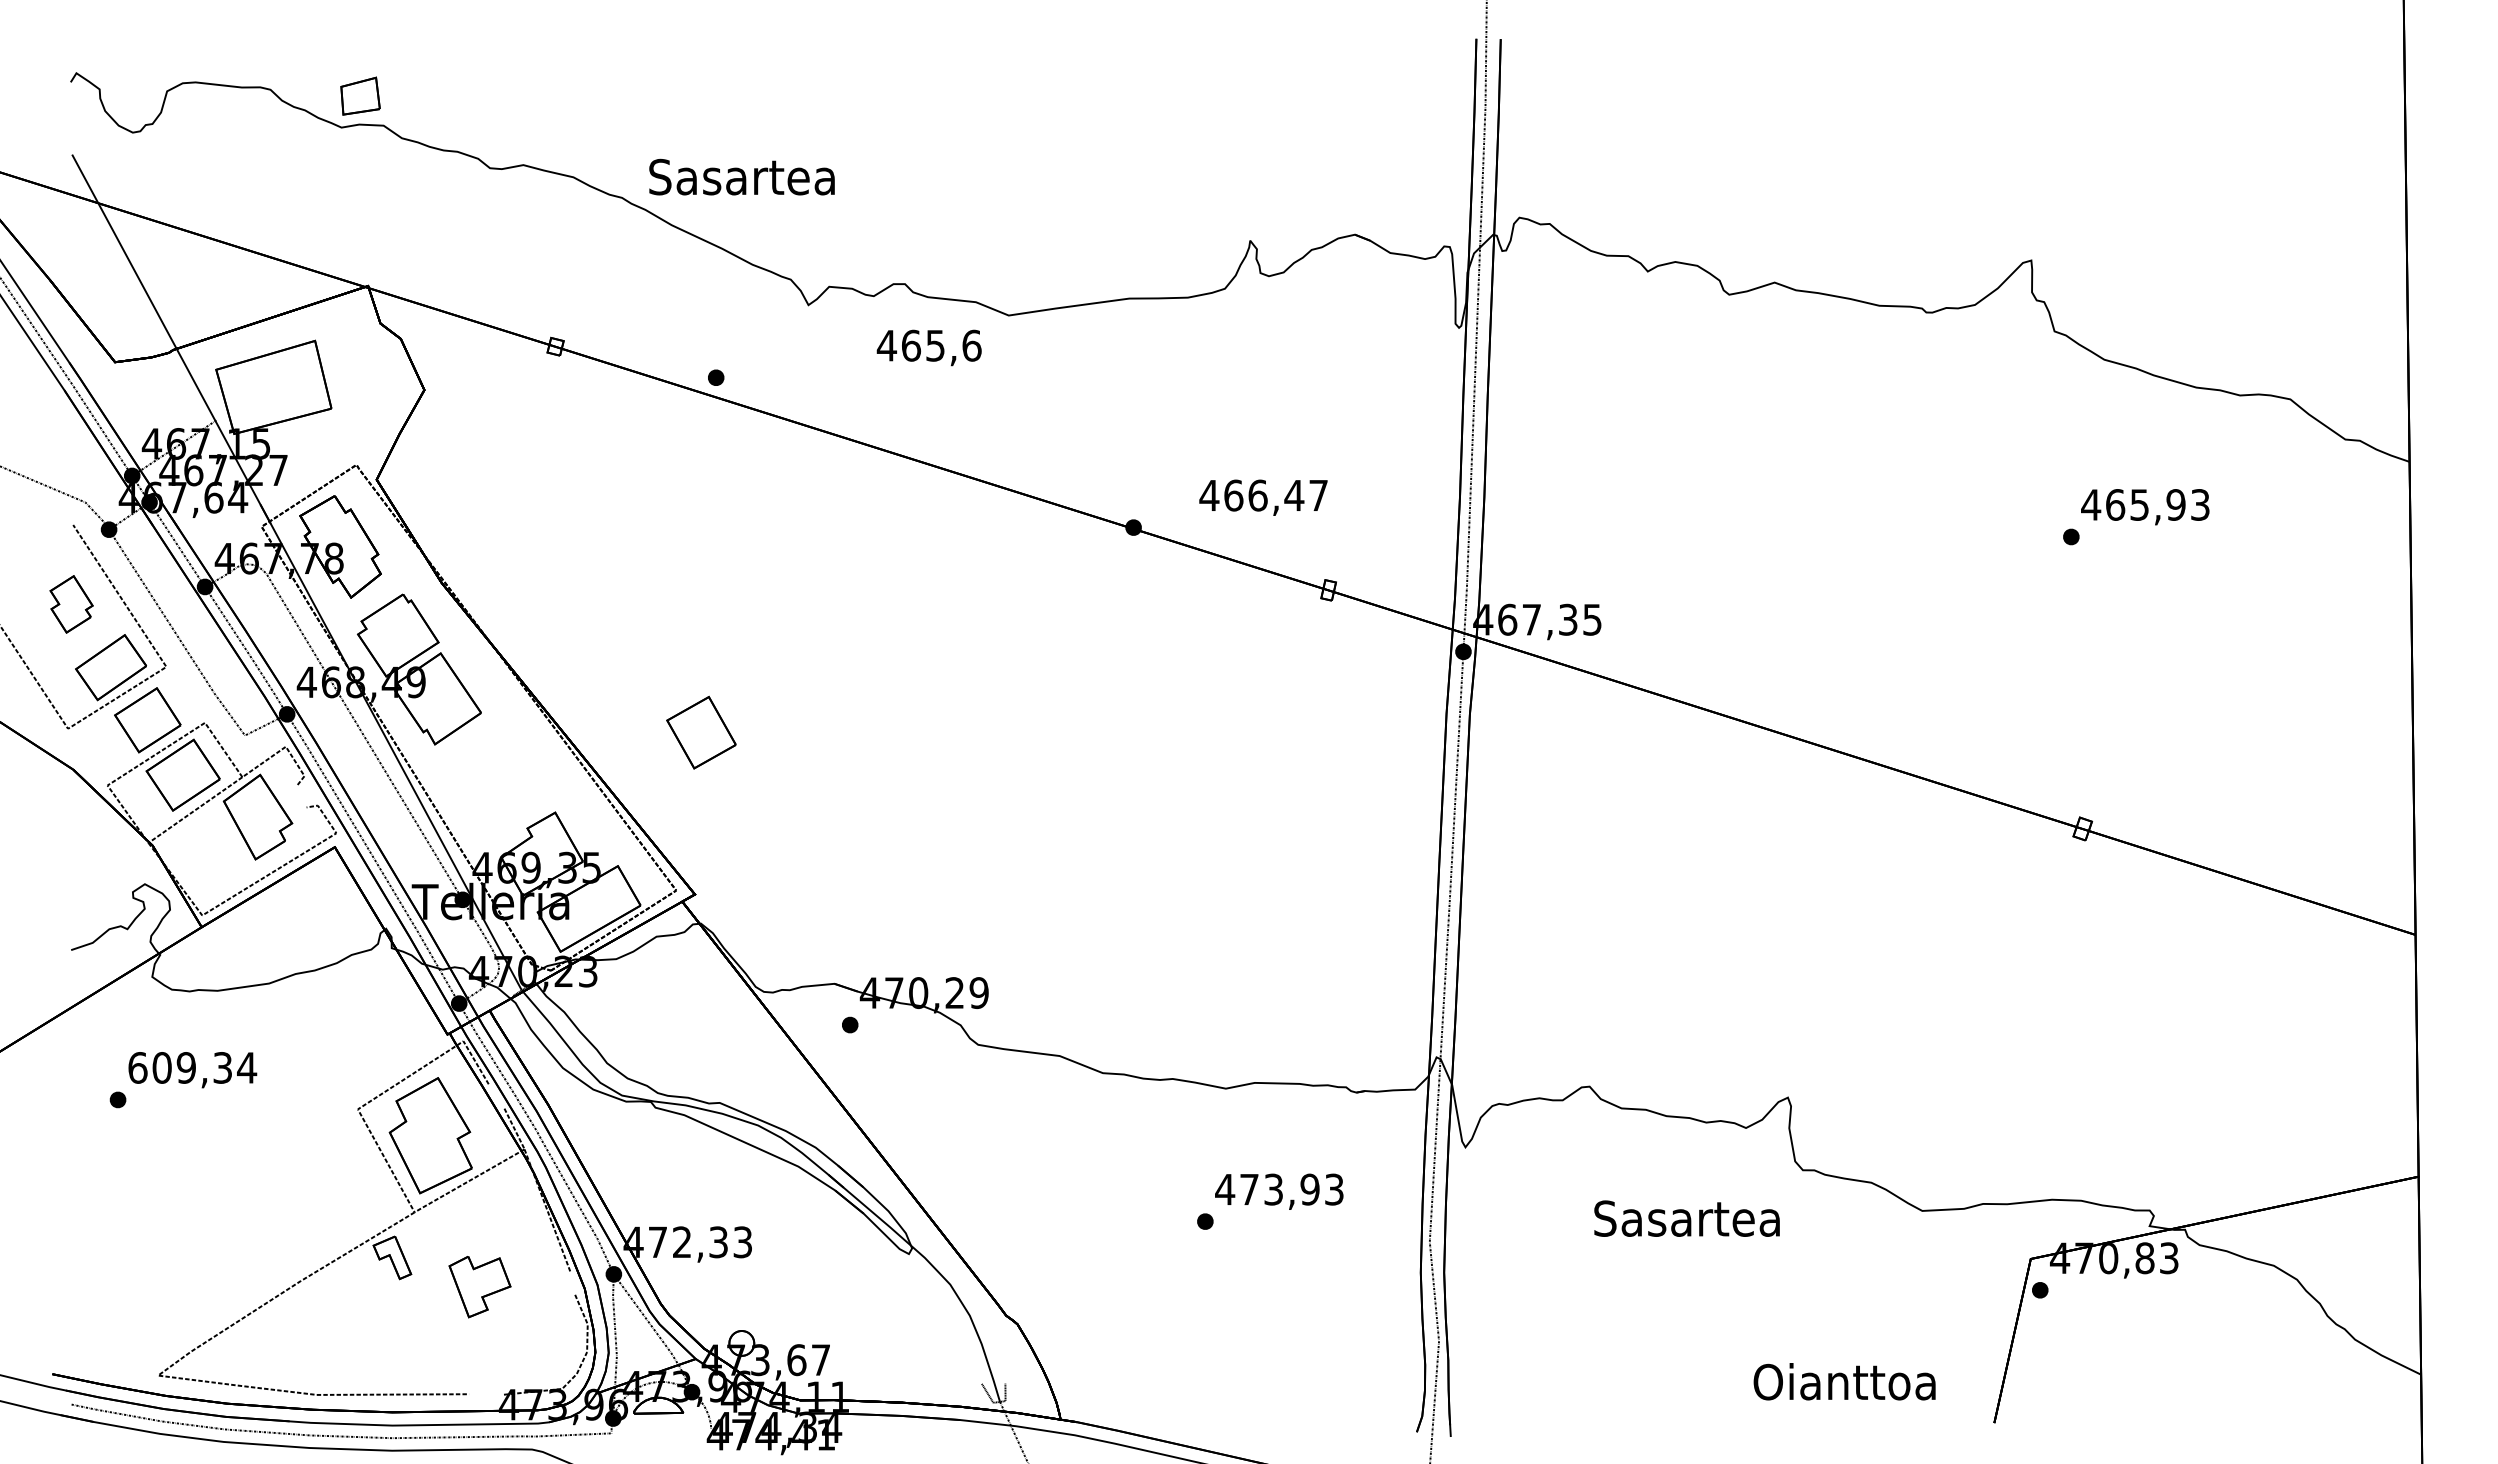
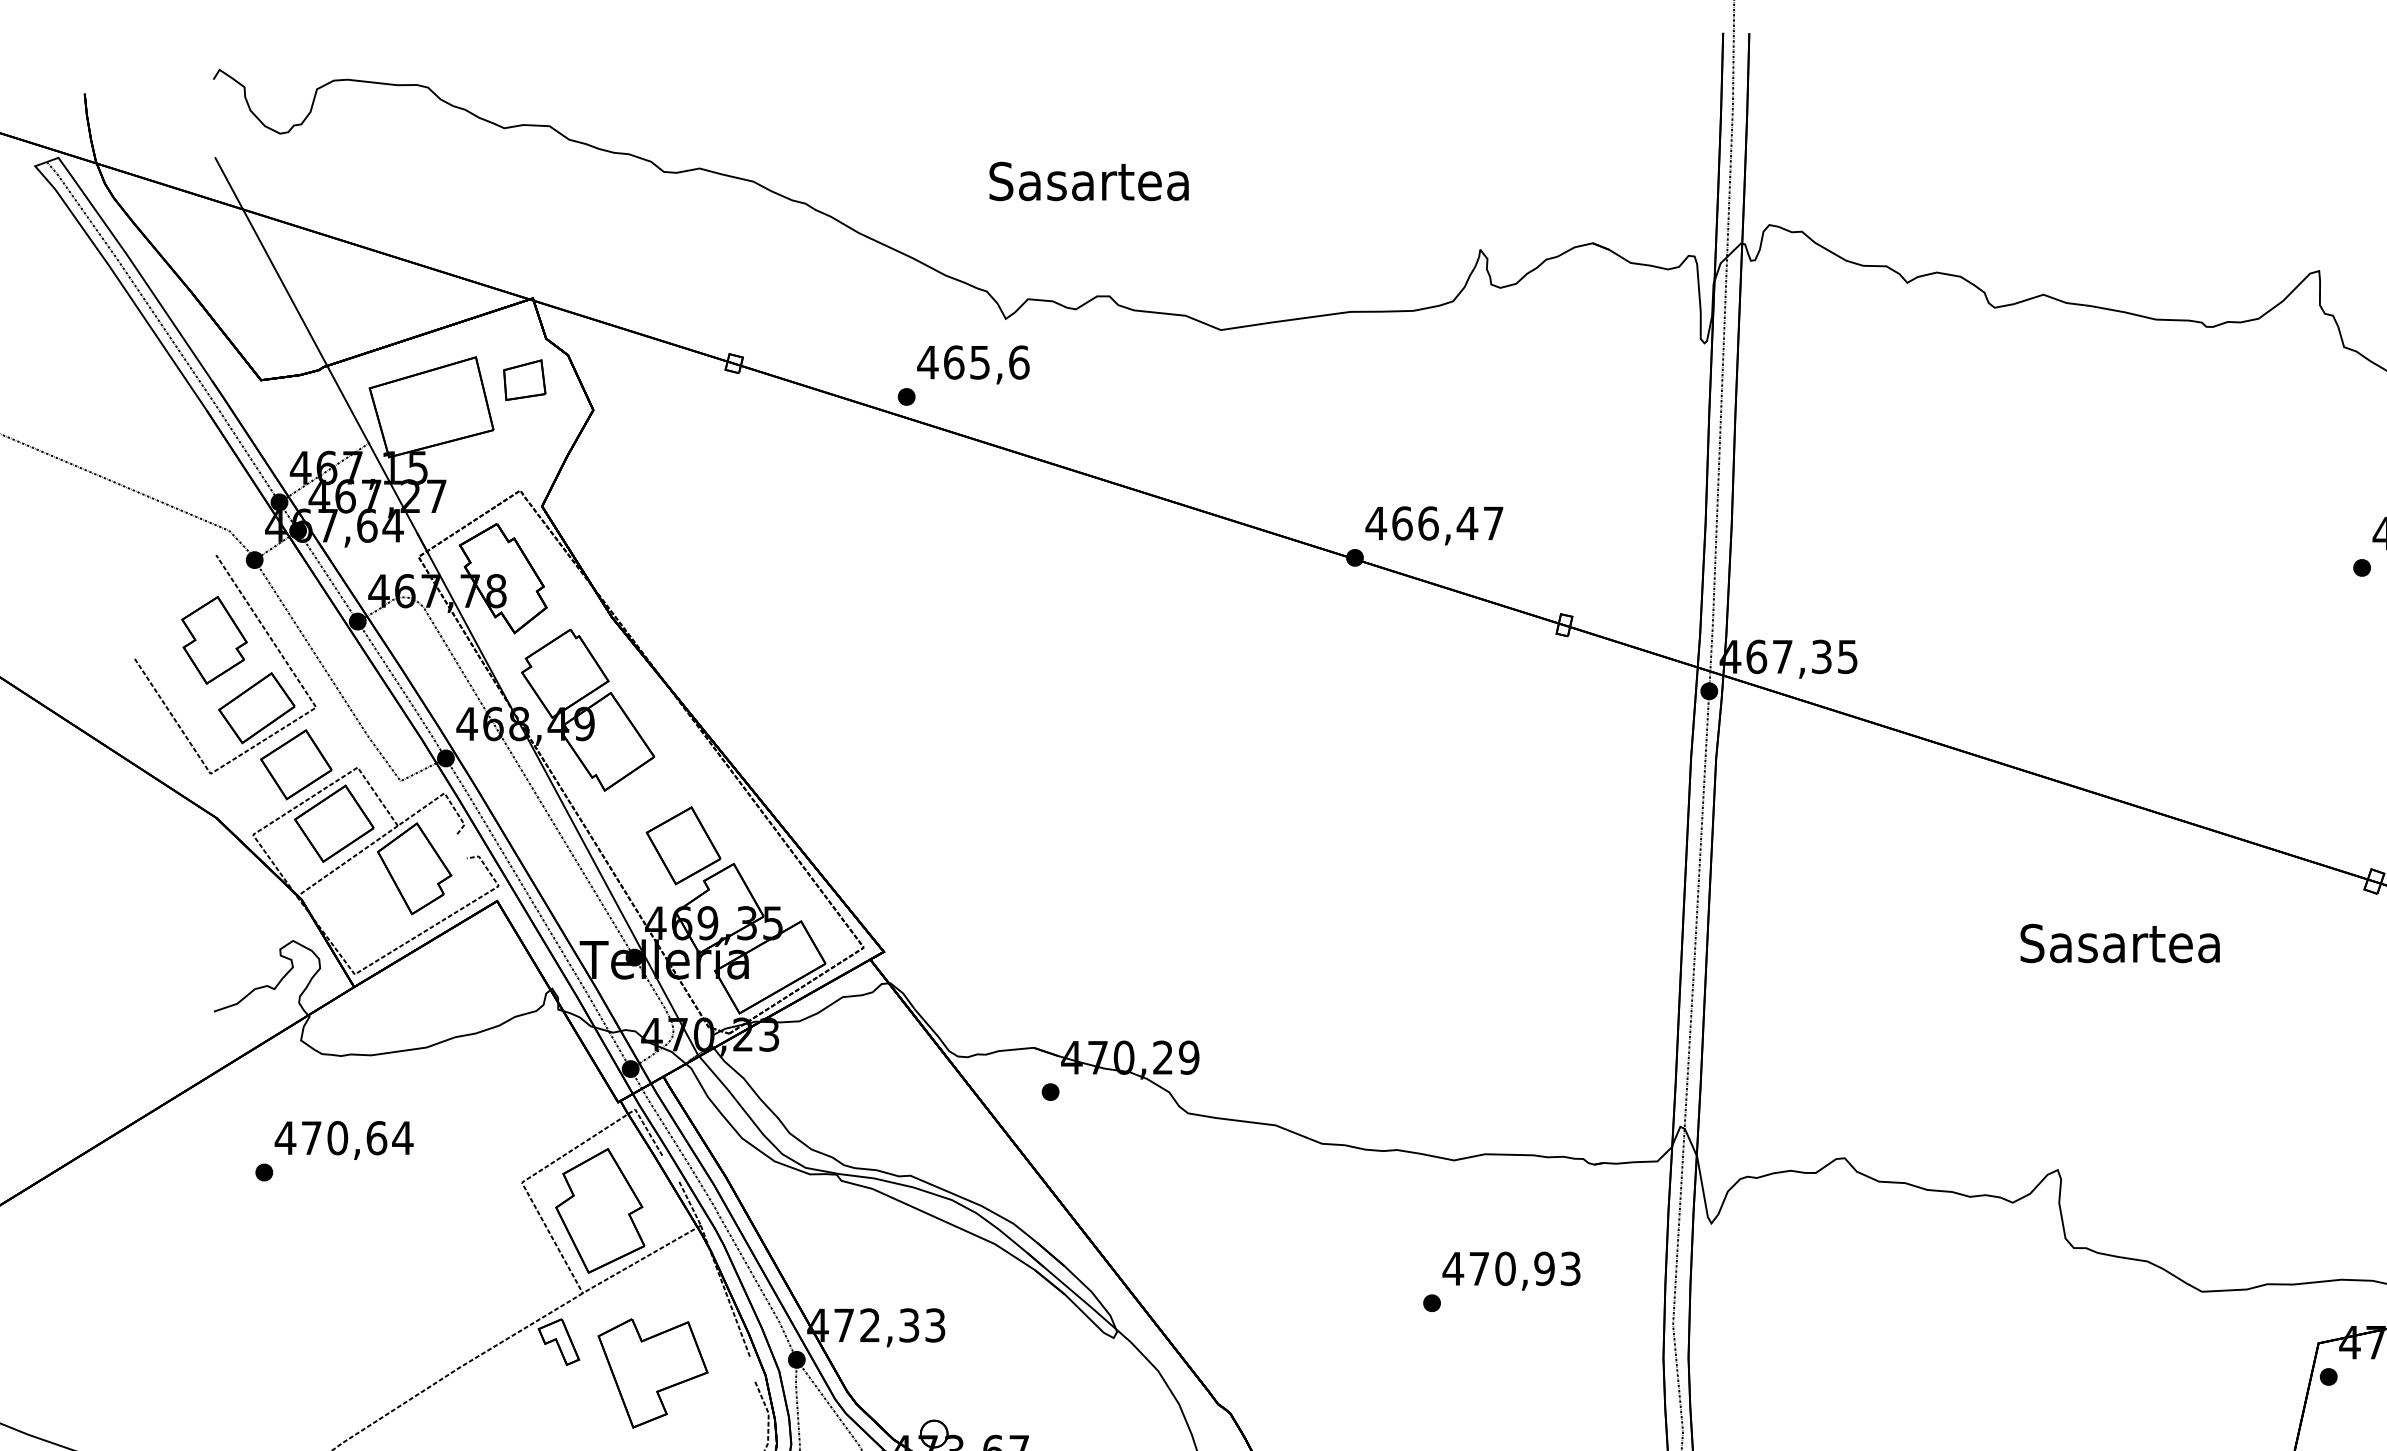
part: (360, 95) -> (524, 379), moved
text: (741, 176) -> (1088, 180), moved
text: (928, 347) -> (972, 364), moved
text: (1263, 497) -> (1434, 525), moved
part: (71, 604) -> (214, 640), size x1.43
part: (701, 732) -> (683, 845), moved
text: (179, 1067) -> (330, 1137), 609,34 -> 470,64
text: (1273, 1189) -> (1505, 1268), 473,93 -> 470,93
text: (1686, 1218) -> (2119, 943), moved
part: (479, 1286) -> (652, 1372), size x1.67

